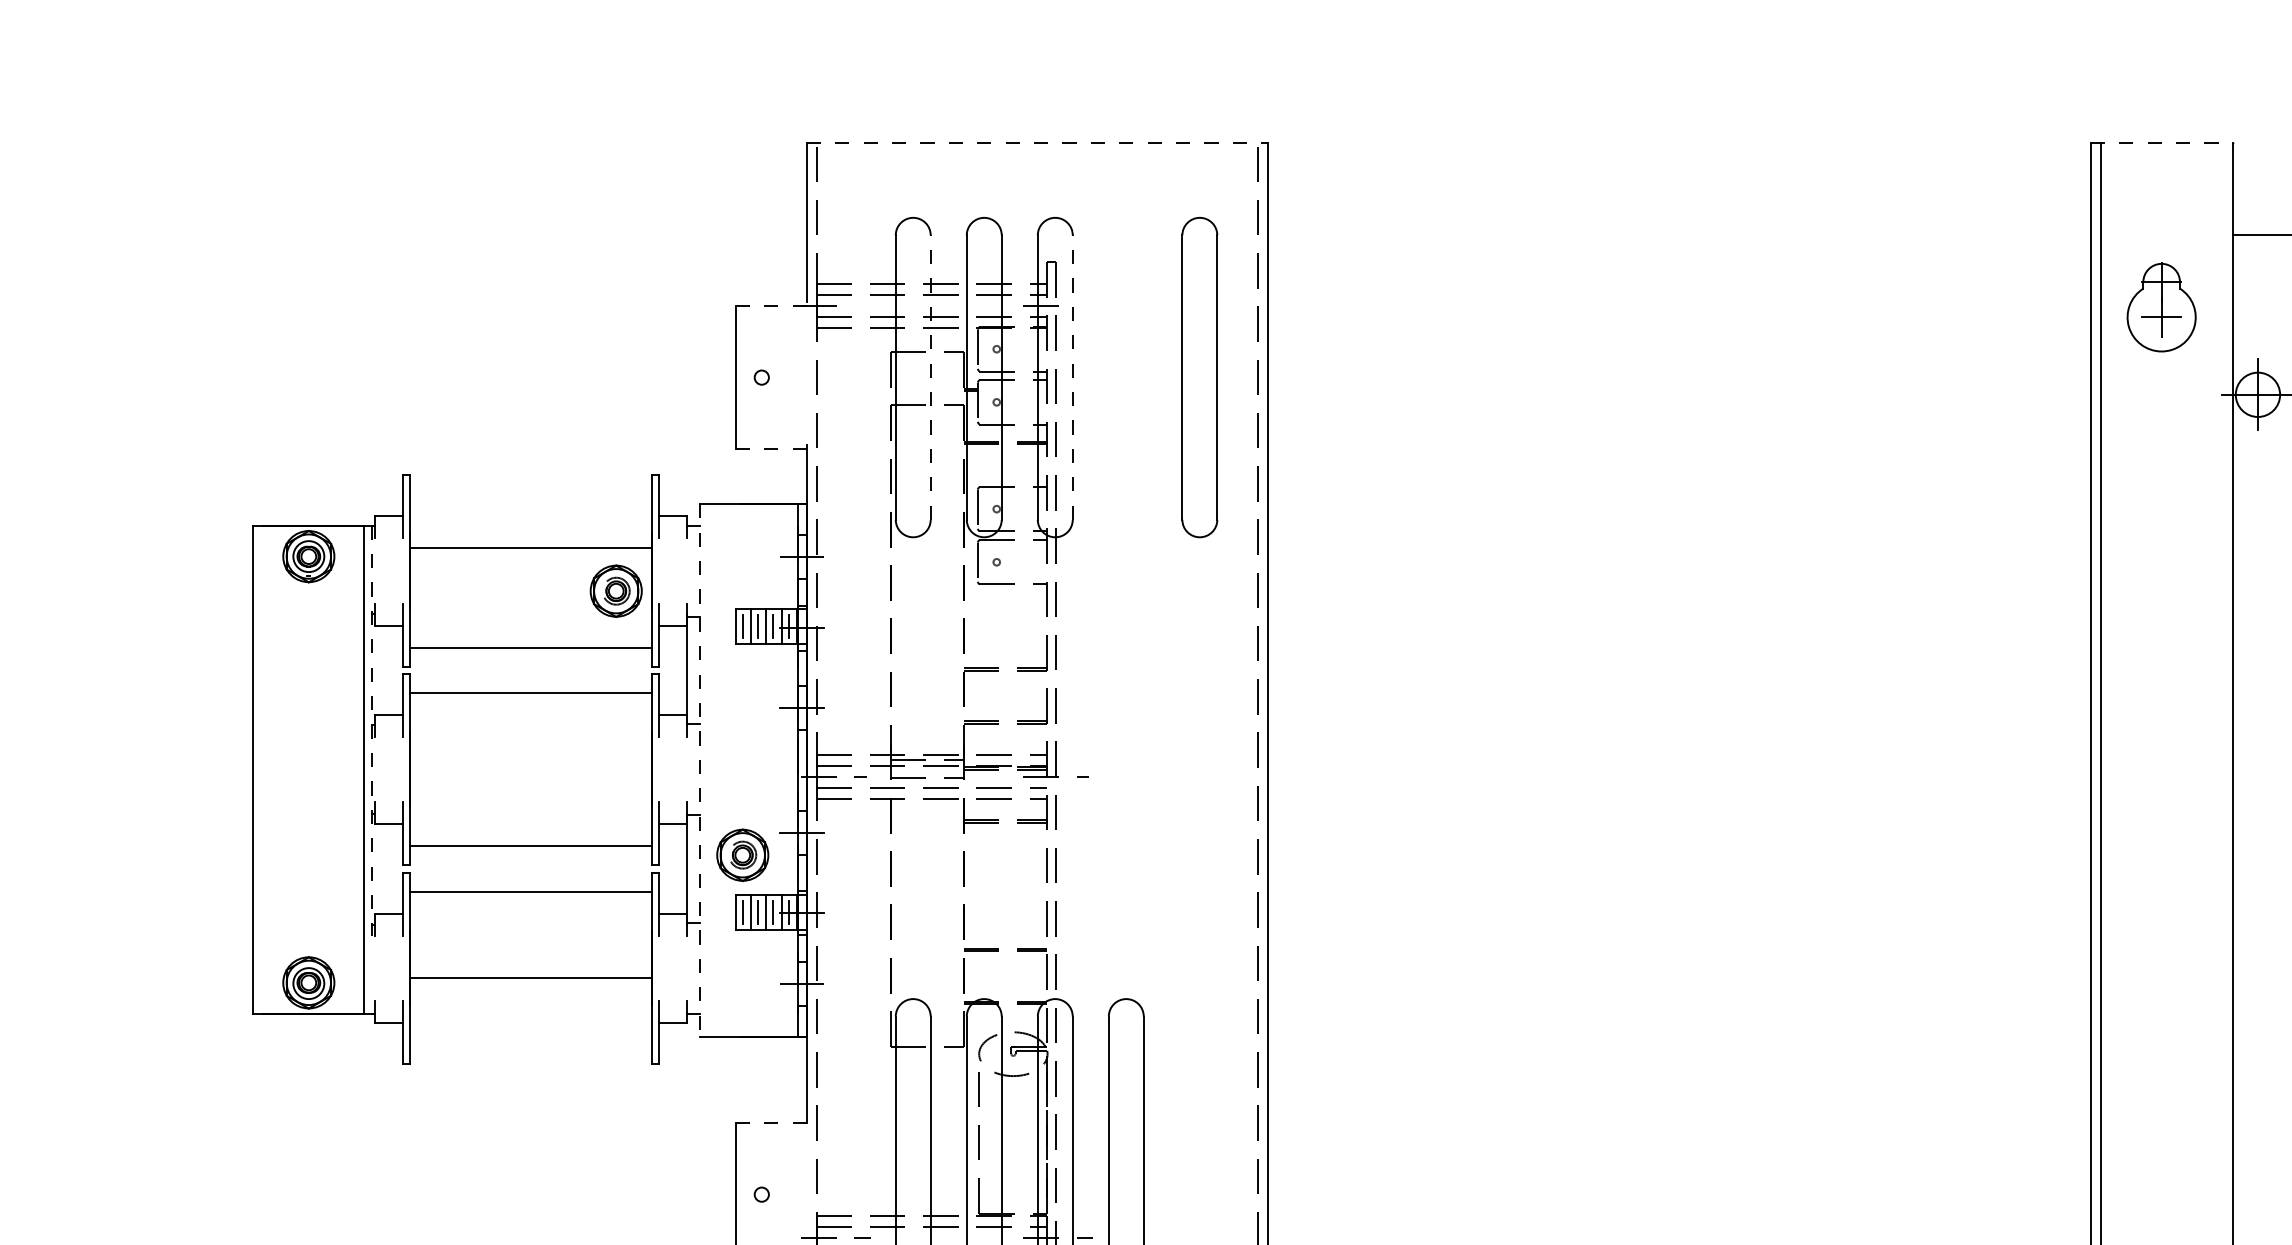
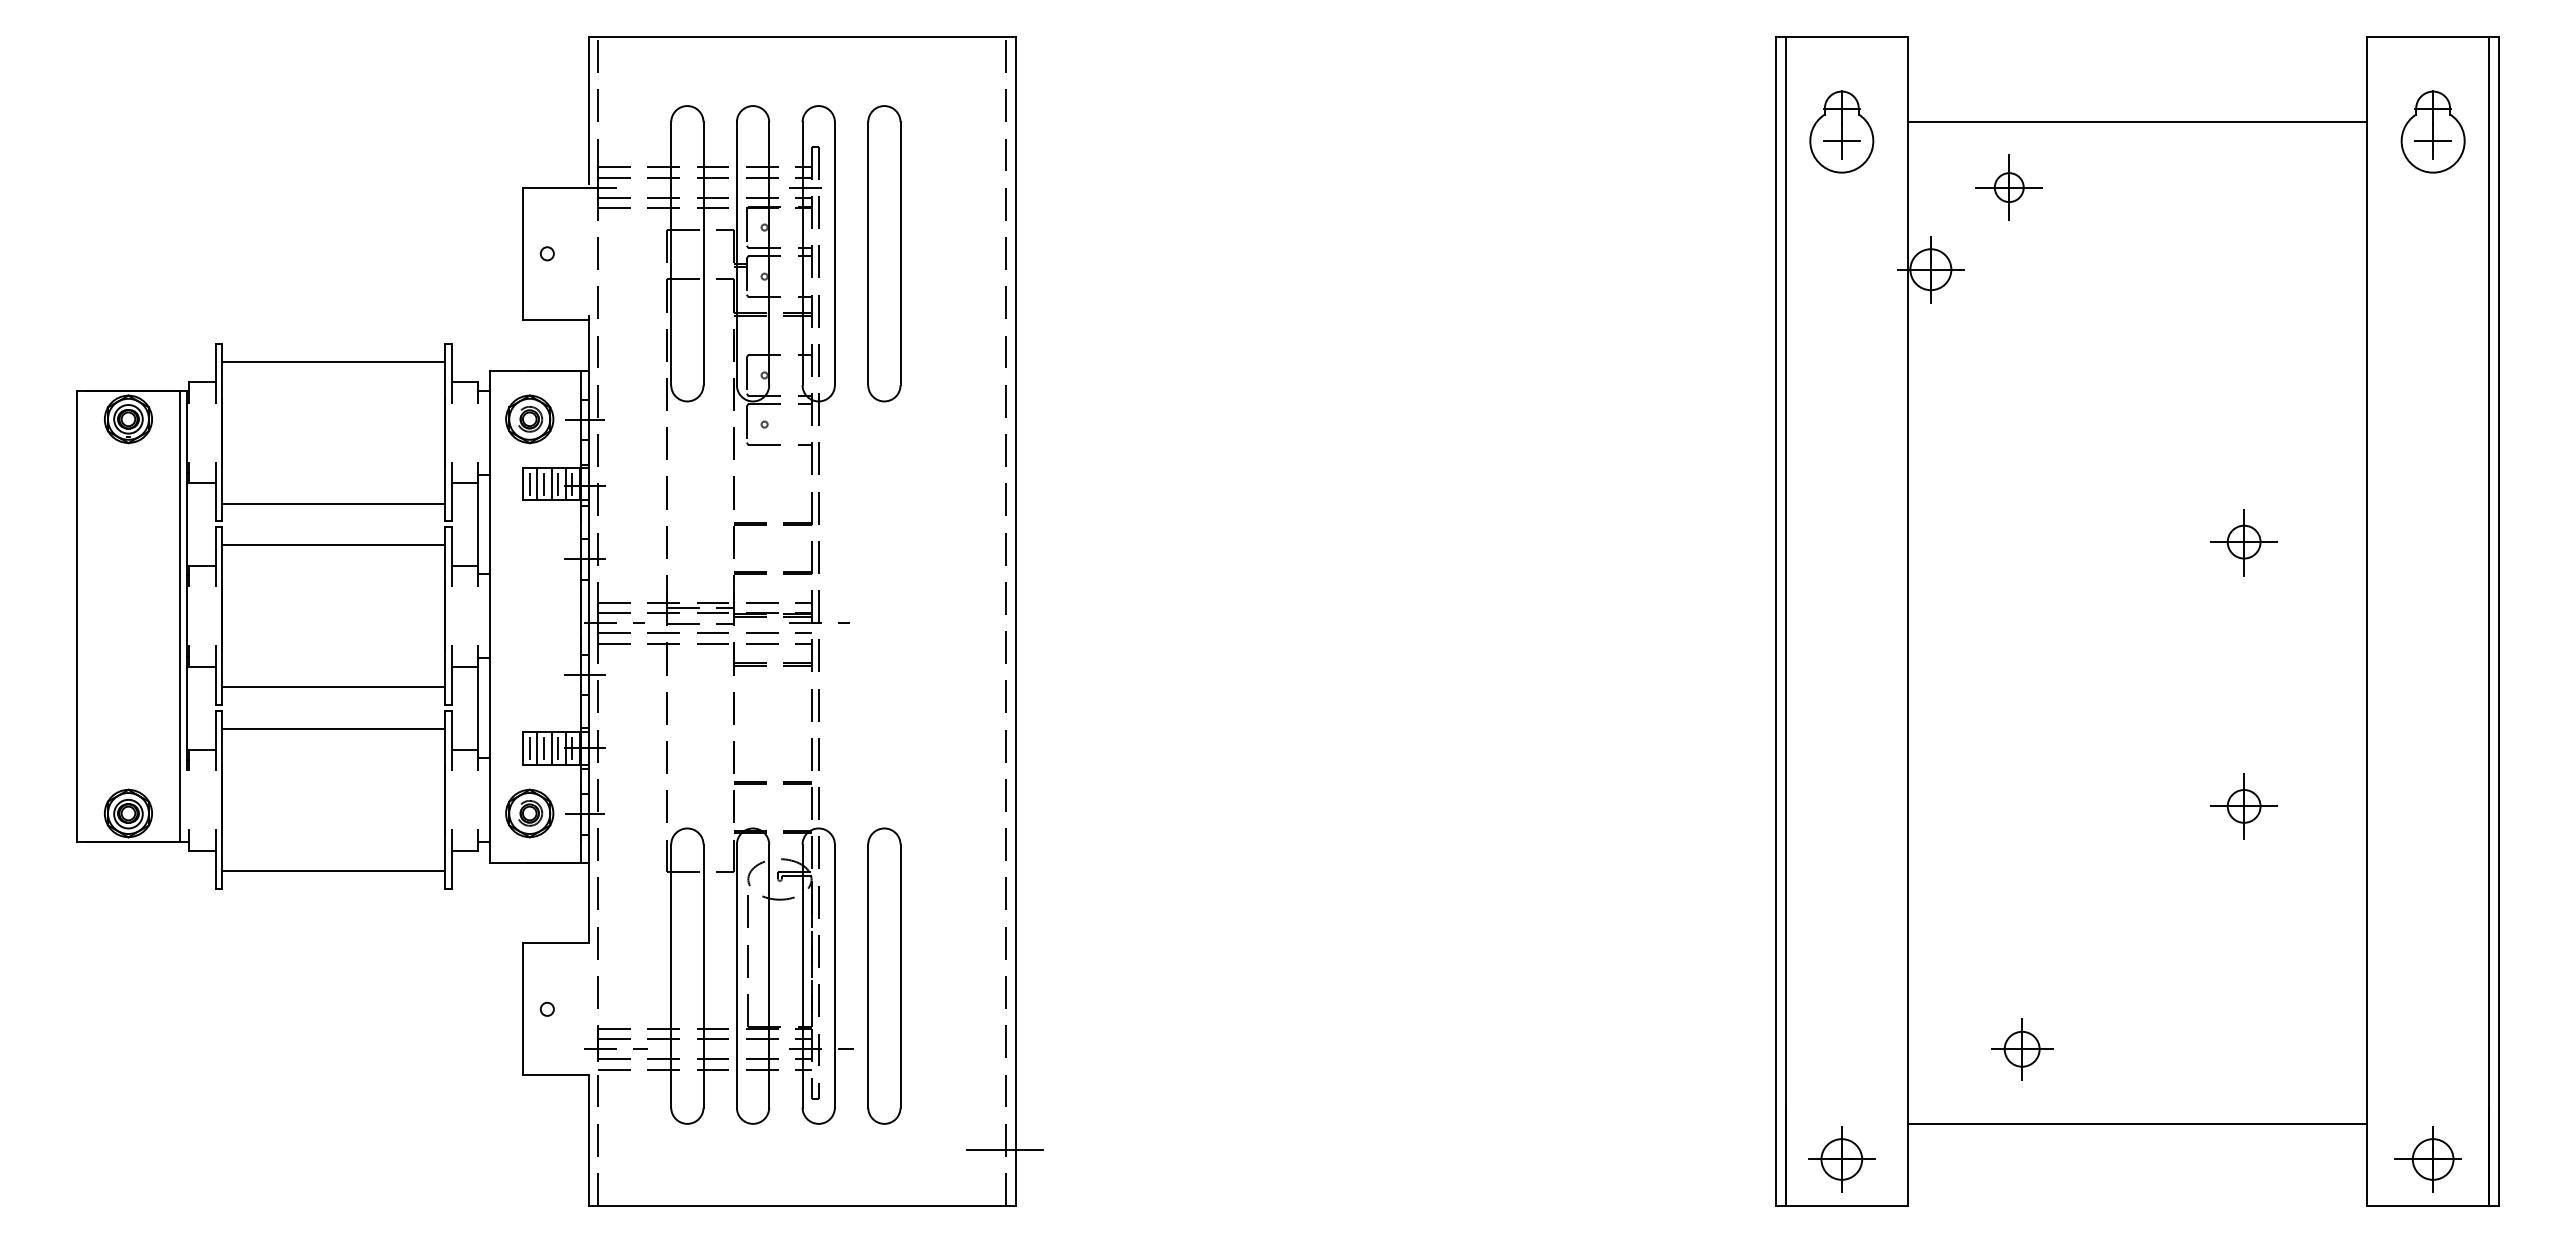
line: (1037, 143) -> (802, 37), dashed -> solid
line: (2161, 143) -> (1841, 37), dashed -> solid
line: (771, 305) -> (556, 187), dashed -> solid
part: (2161, 307) -> (1841, 131), moved
line: (930, 377) -> (703, 253), dashed -> solid
line: (1073, 377) -> (835, 253), dashed -> solid
part: (1199, 377) -> (884, 253), moved
line: (771, 448) -> (556, 319), dashed -> solid
line: (530, 548) -> (333, 361), moved
part: (615, 591) -> (529, 419), moved
line: (372, 730) -> (187, 580), dashed -> solid
line: (700, 770) -> (490, 617), dashed -> solid
part: (742, 855) -> (529, 813), moved
line: (530, 978) -> (333, 871), moved
line: (771, 1123) -> (556, 943), dashed -> solid

